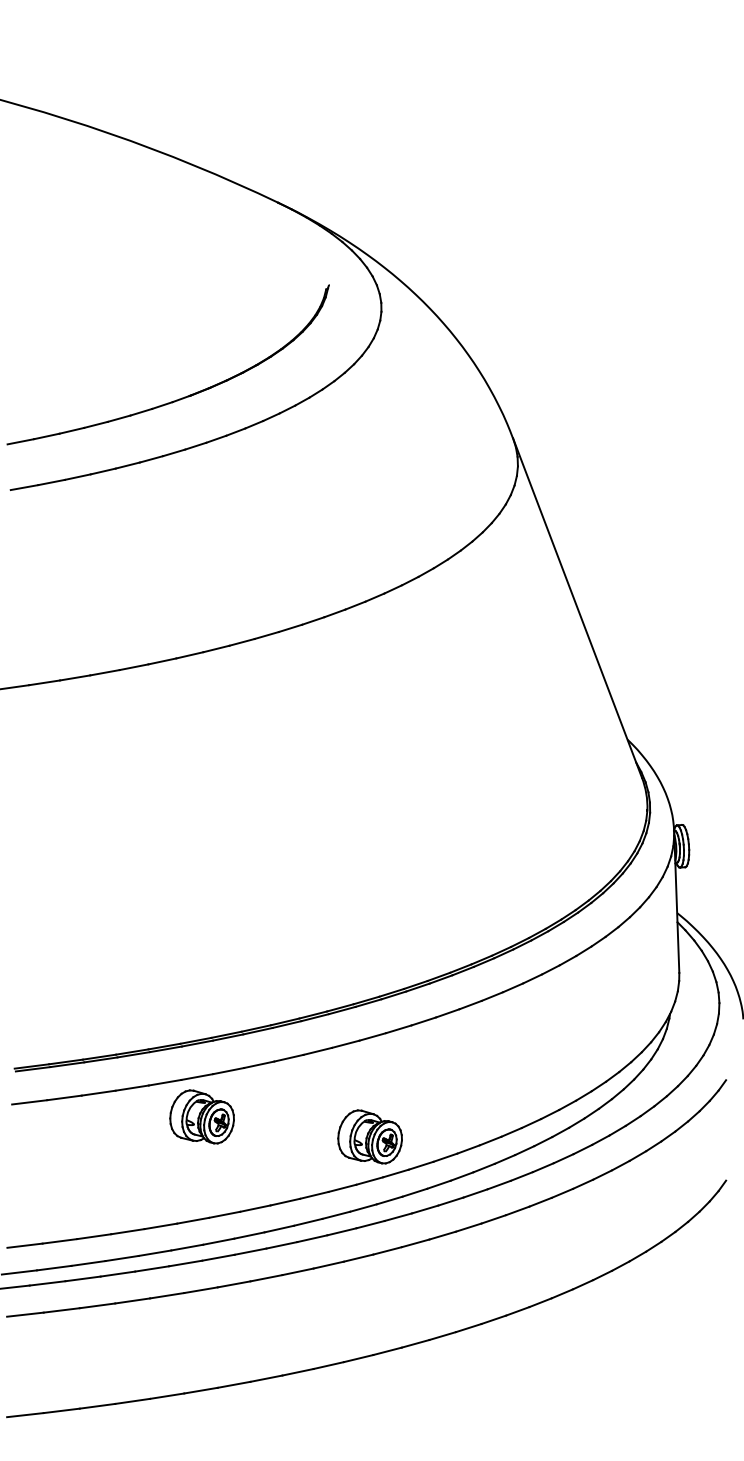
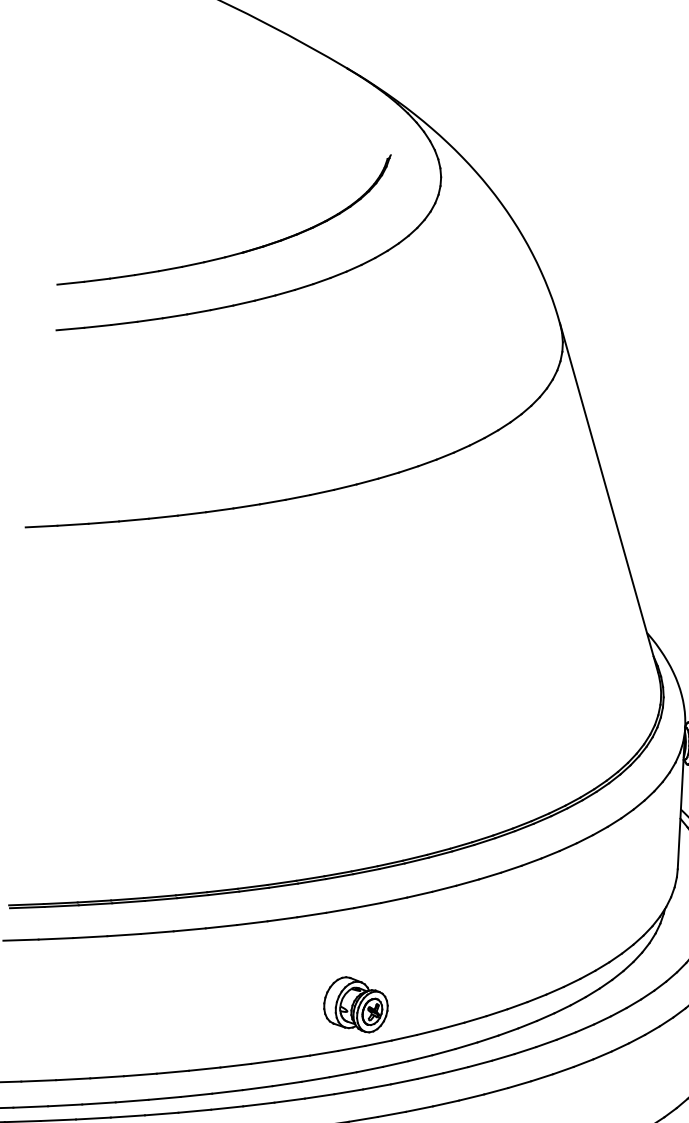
part: (201, 1116) -> (190, 969), removed

